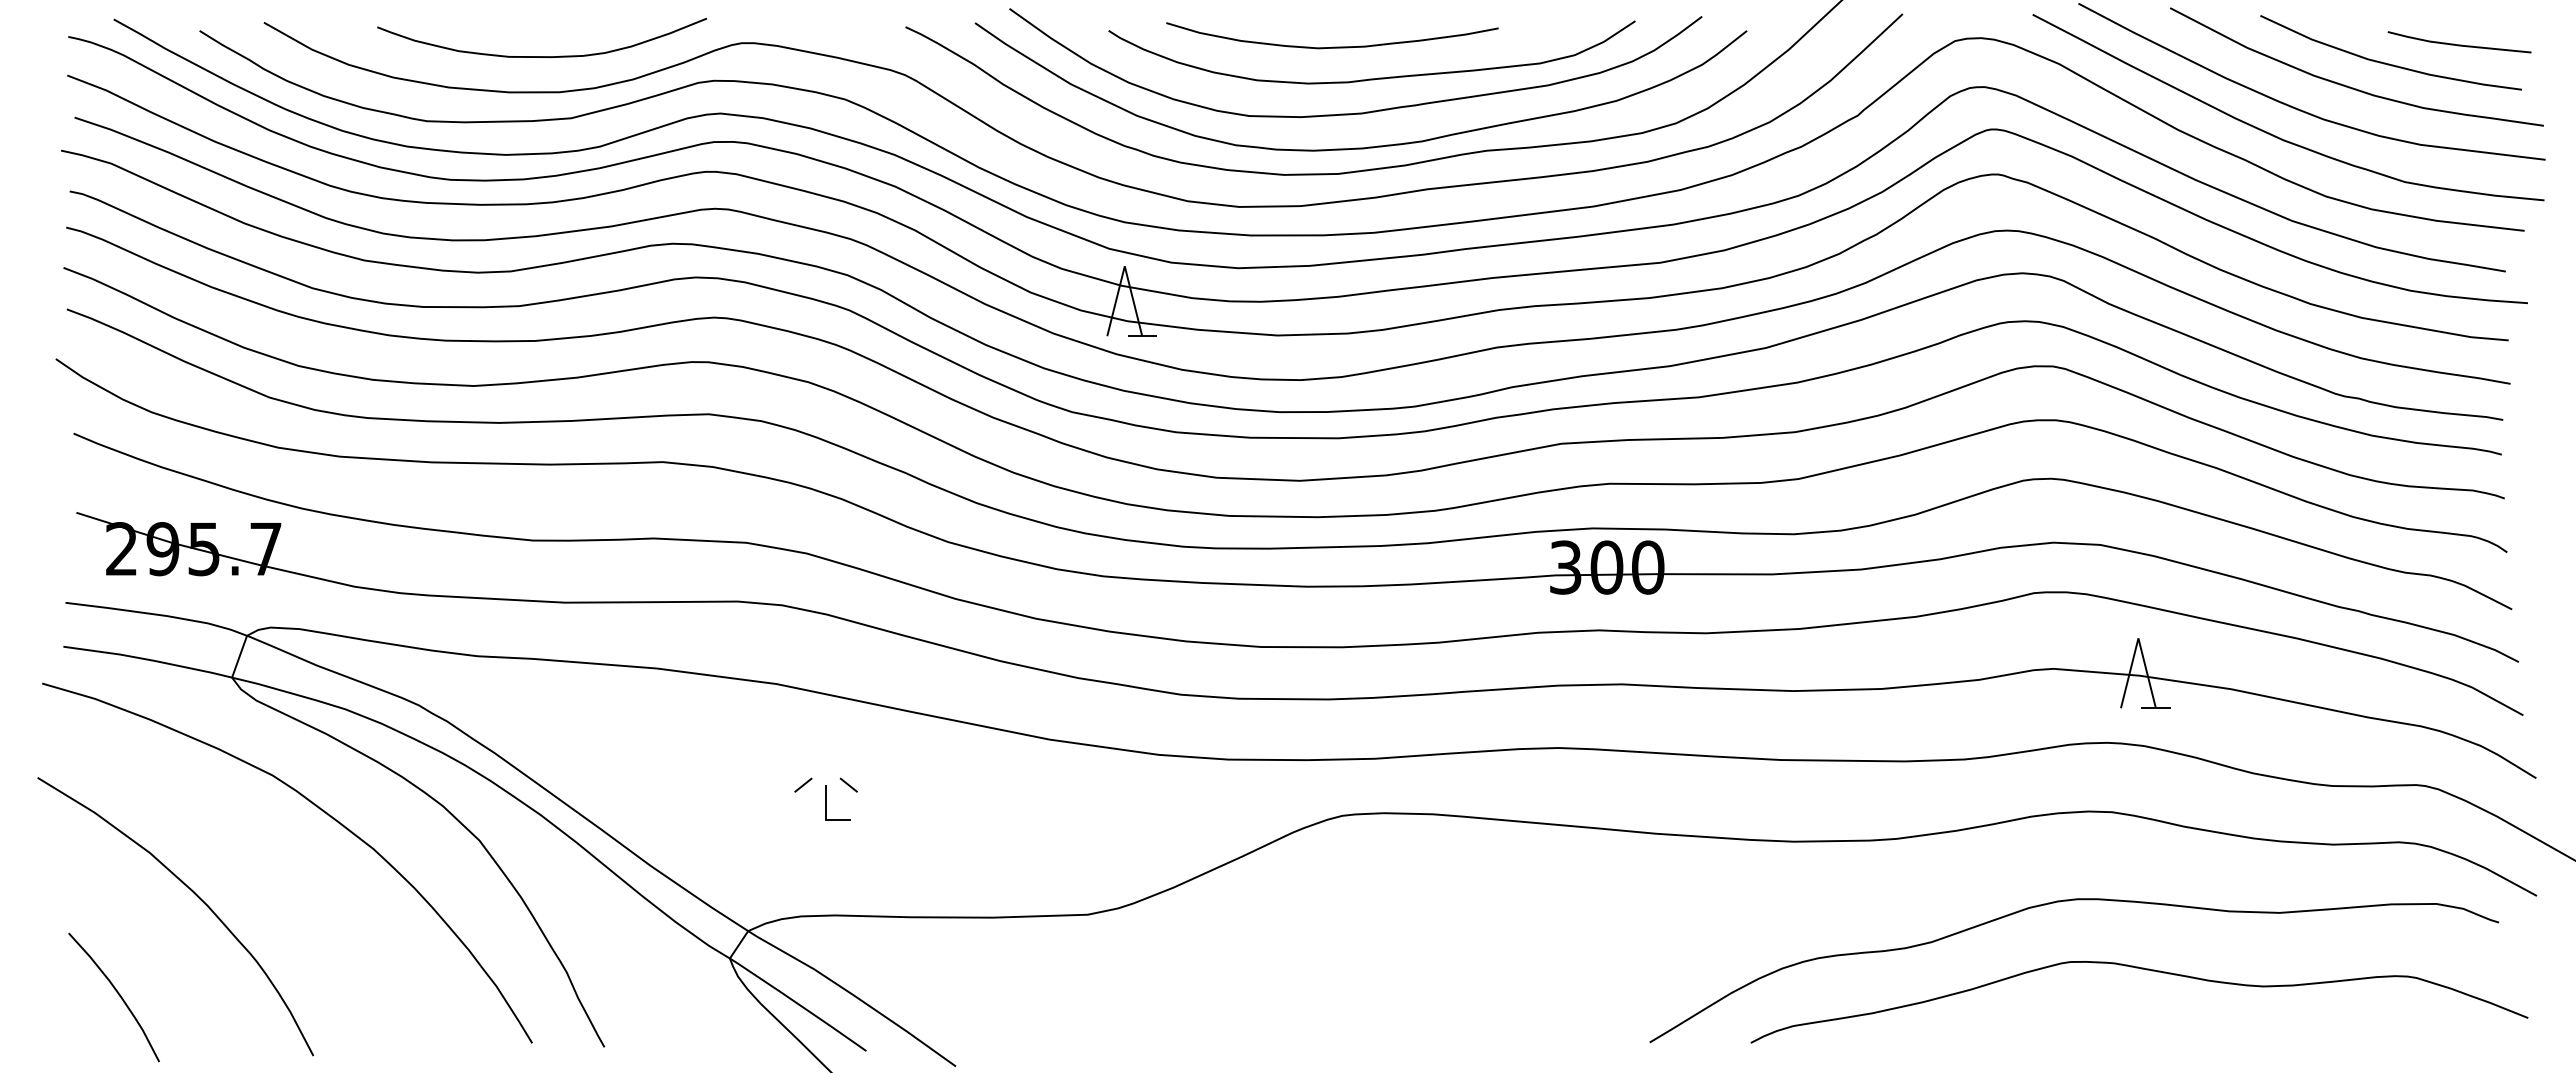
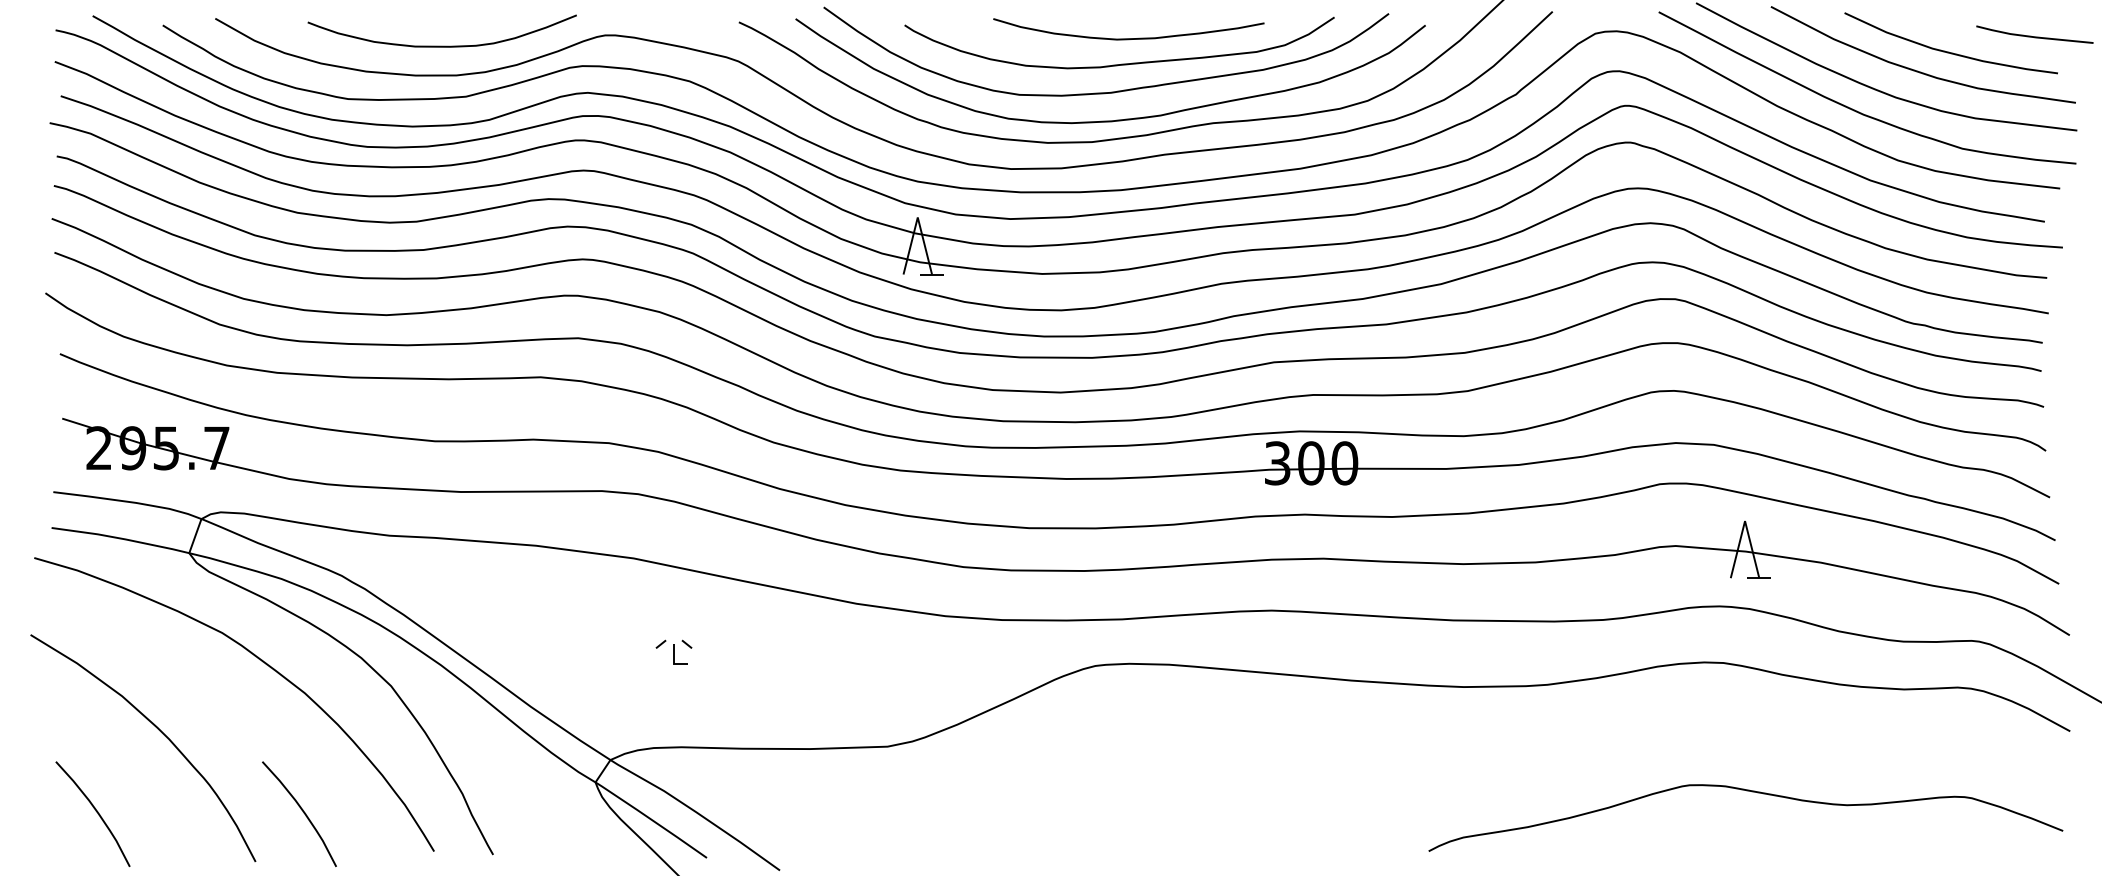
line: (2459, 44) -> (2034, 36), moved
curve: (1332, 46) -> (1128, 38), moved
part: (825, 798) -> (673, 651), size x0.7
curve: (2068, 901) -> (1687, 735), removed
curve: (371, 995) -> (303, 812), added

